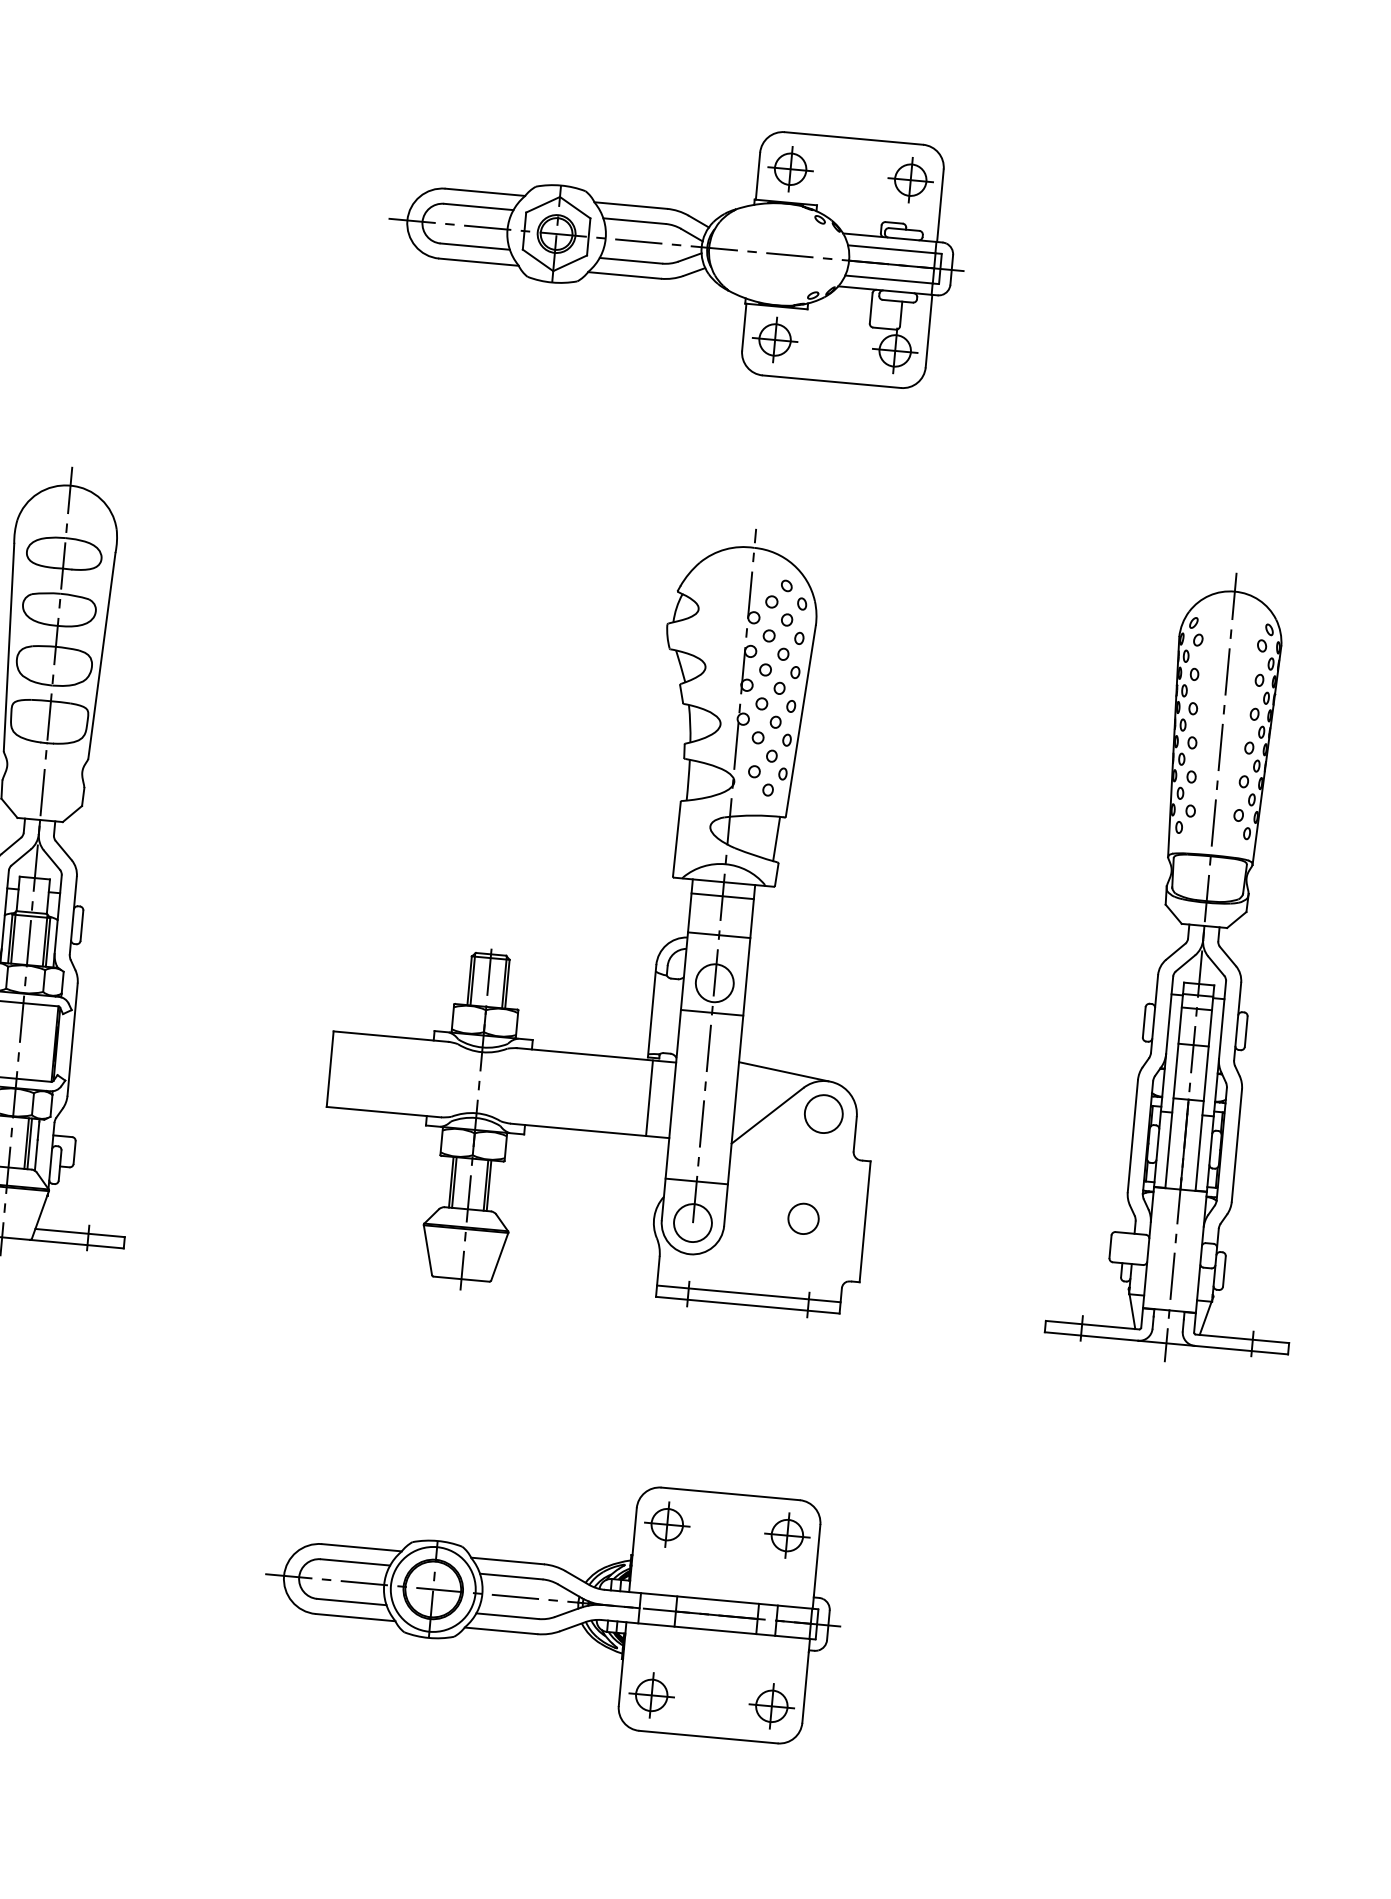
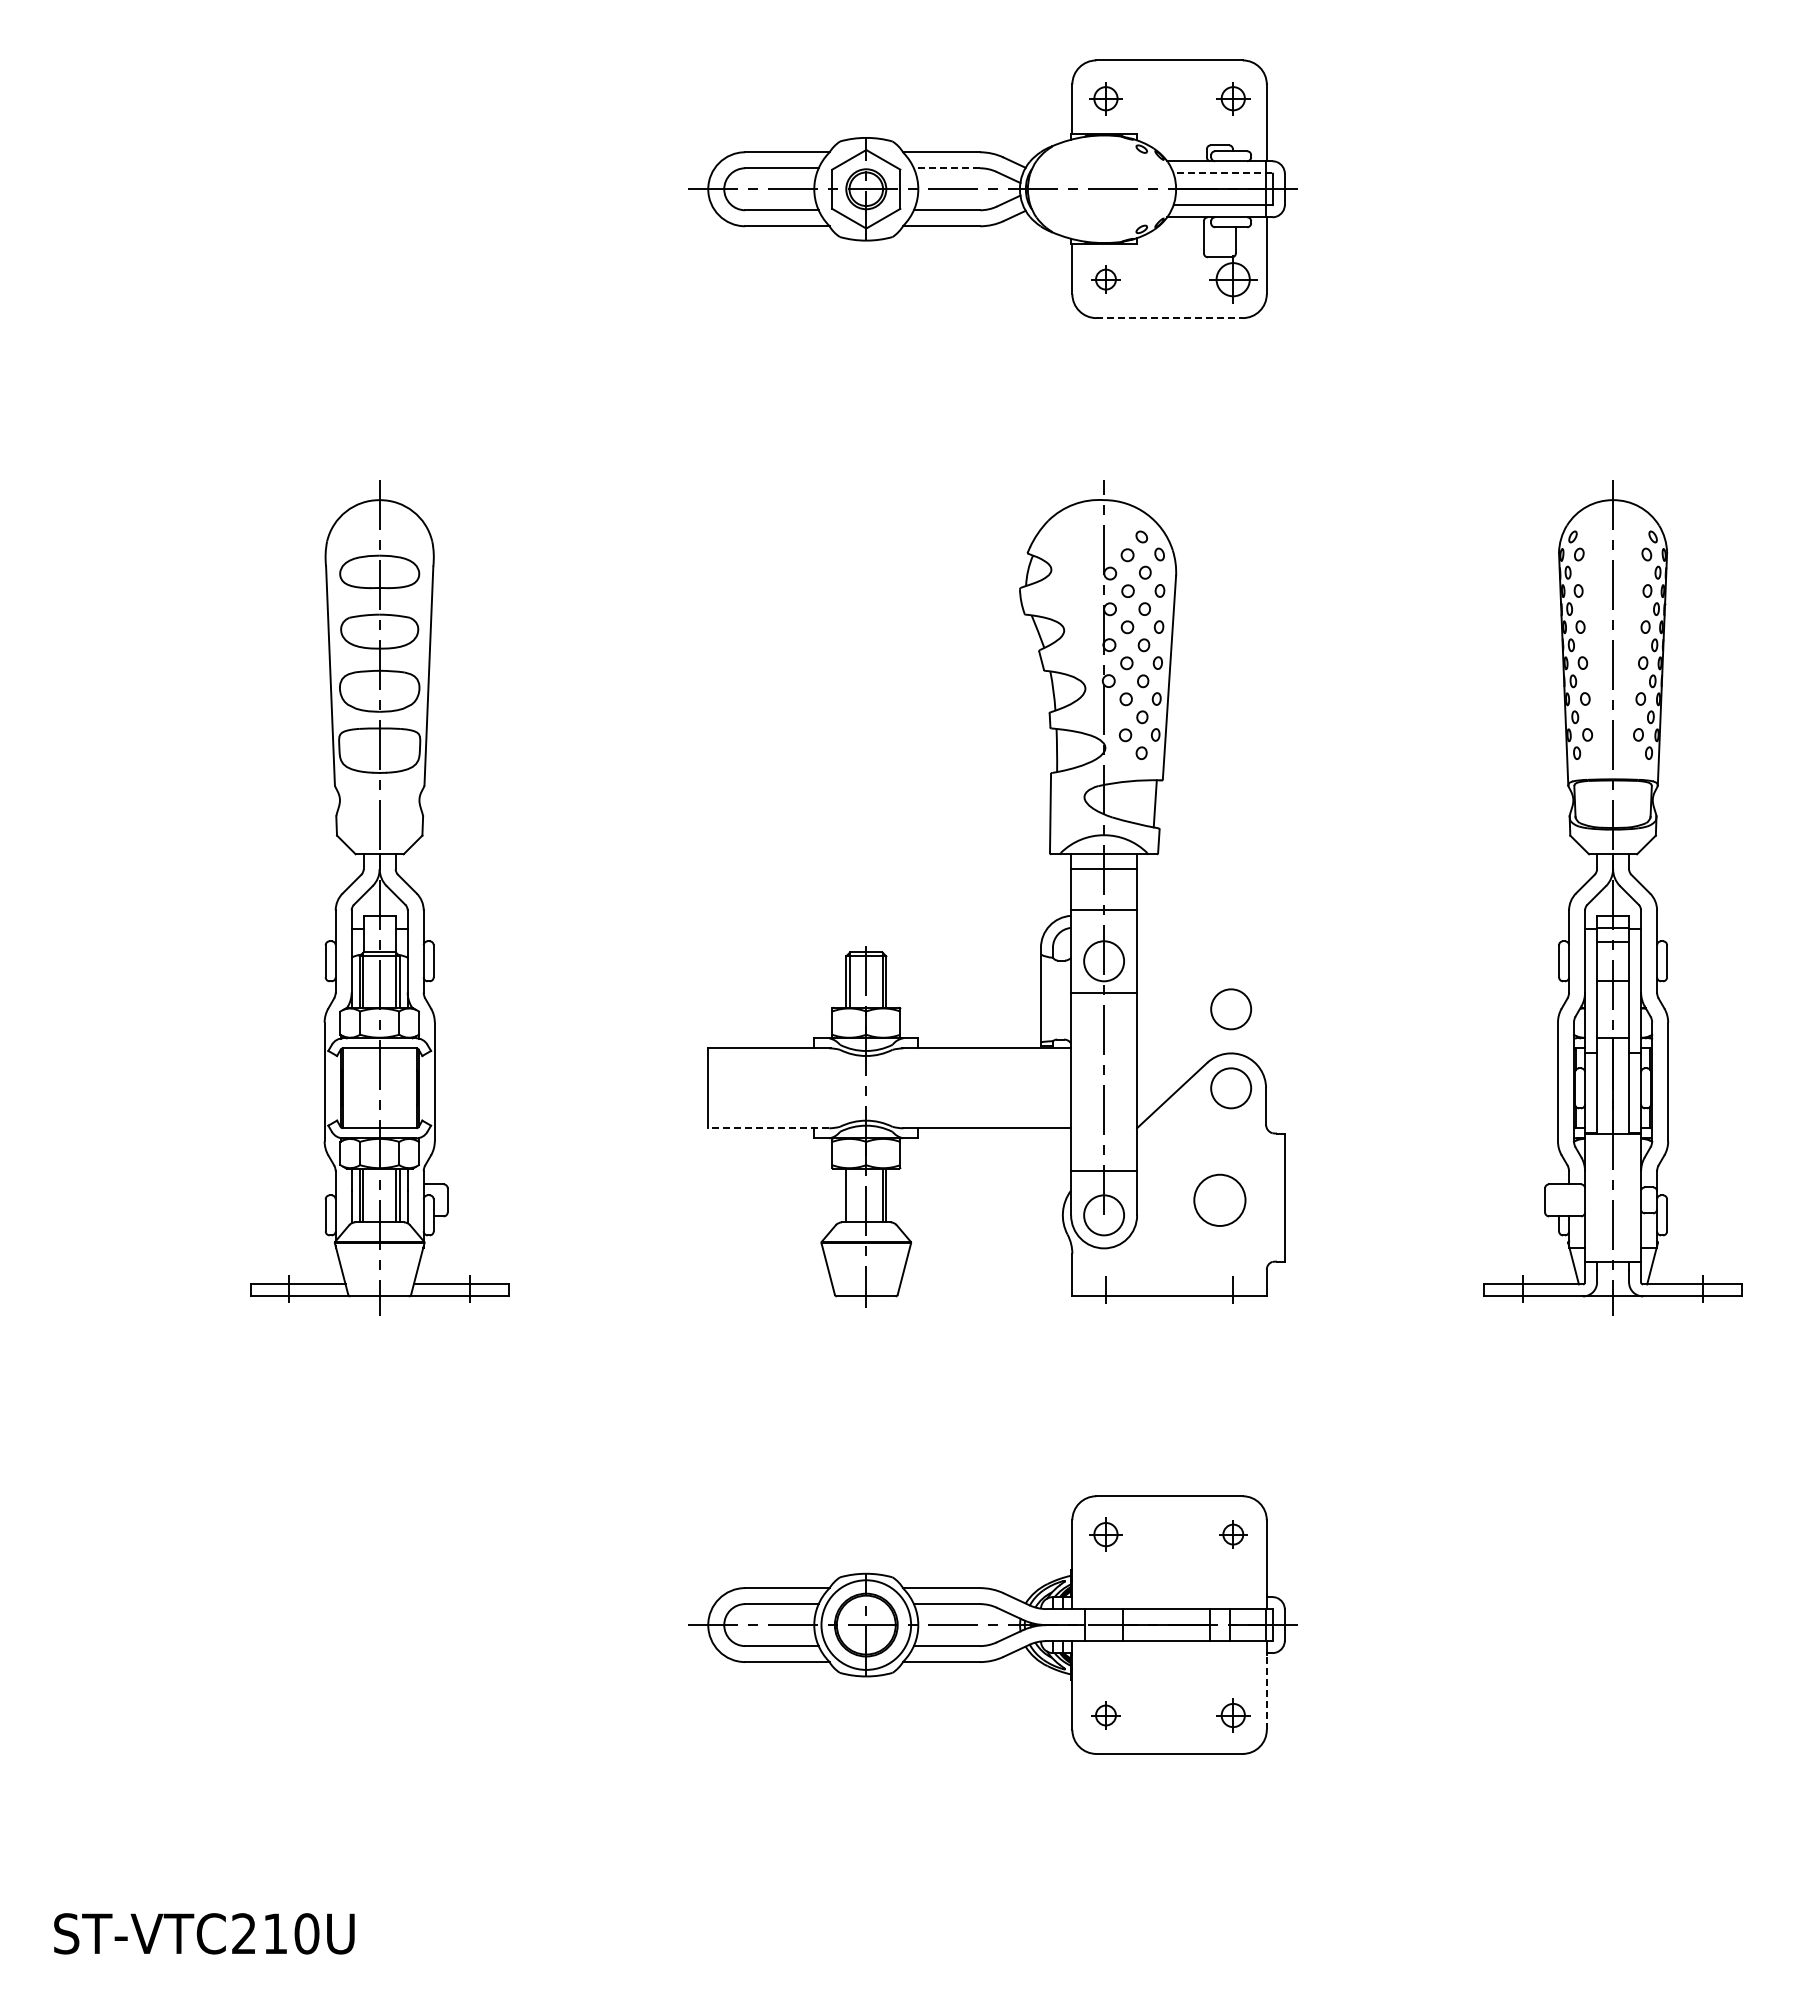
part: (790, 168) -> (1105, 98), size x0.7
part: (911, 179) -> (1233, 98), size x0.7
line: (634, 221) -> (946, 168), solid -> dashed
line: (894, 249) -> (1222, 173), solid -> dashed
part: (774, 339) -> (1105, 279), size x0.6
line: (832, 382) -> (1170, 318), solid -> dashed
circle: (830, 1039) -> (1231, 1009), added
line: (783, 1071) -> (1184, 1047), removed
line: (649, 1098) -> (1046, 1088), removed
line: (383, 1112) -> (768, 1128), solid -> dashed
line: (454, 1182) -> (849, 1195), removed
circle: (803, 1218) -> (1219, 1200), size x1.6
line: (748, 1293) -> (1169, 1284), removed
part: (666, 1524) -> (1105, 1534), size x0.7
part: (787, 1535) -> (1233, 1534), size x0.6
line: (805, 1687) -> (1266, 1692), solid -> dashed
part: (651, 1695) -> (1105, 1715), size x0.6
part: (772, 1706) -> (1233, 1715), size x0.7

